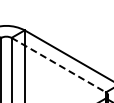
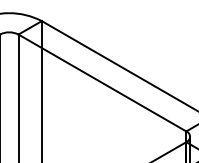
line: (59, 65) -> (103, 83), dashed -> solid

